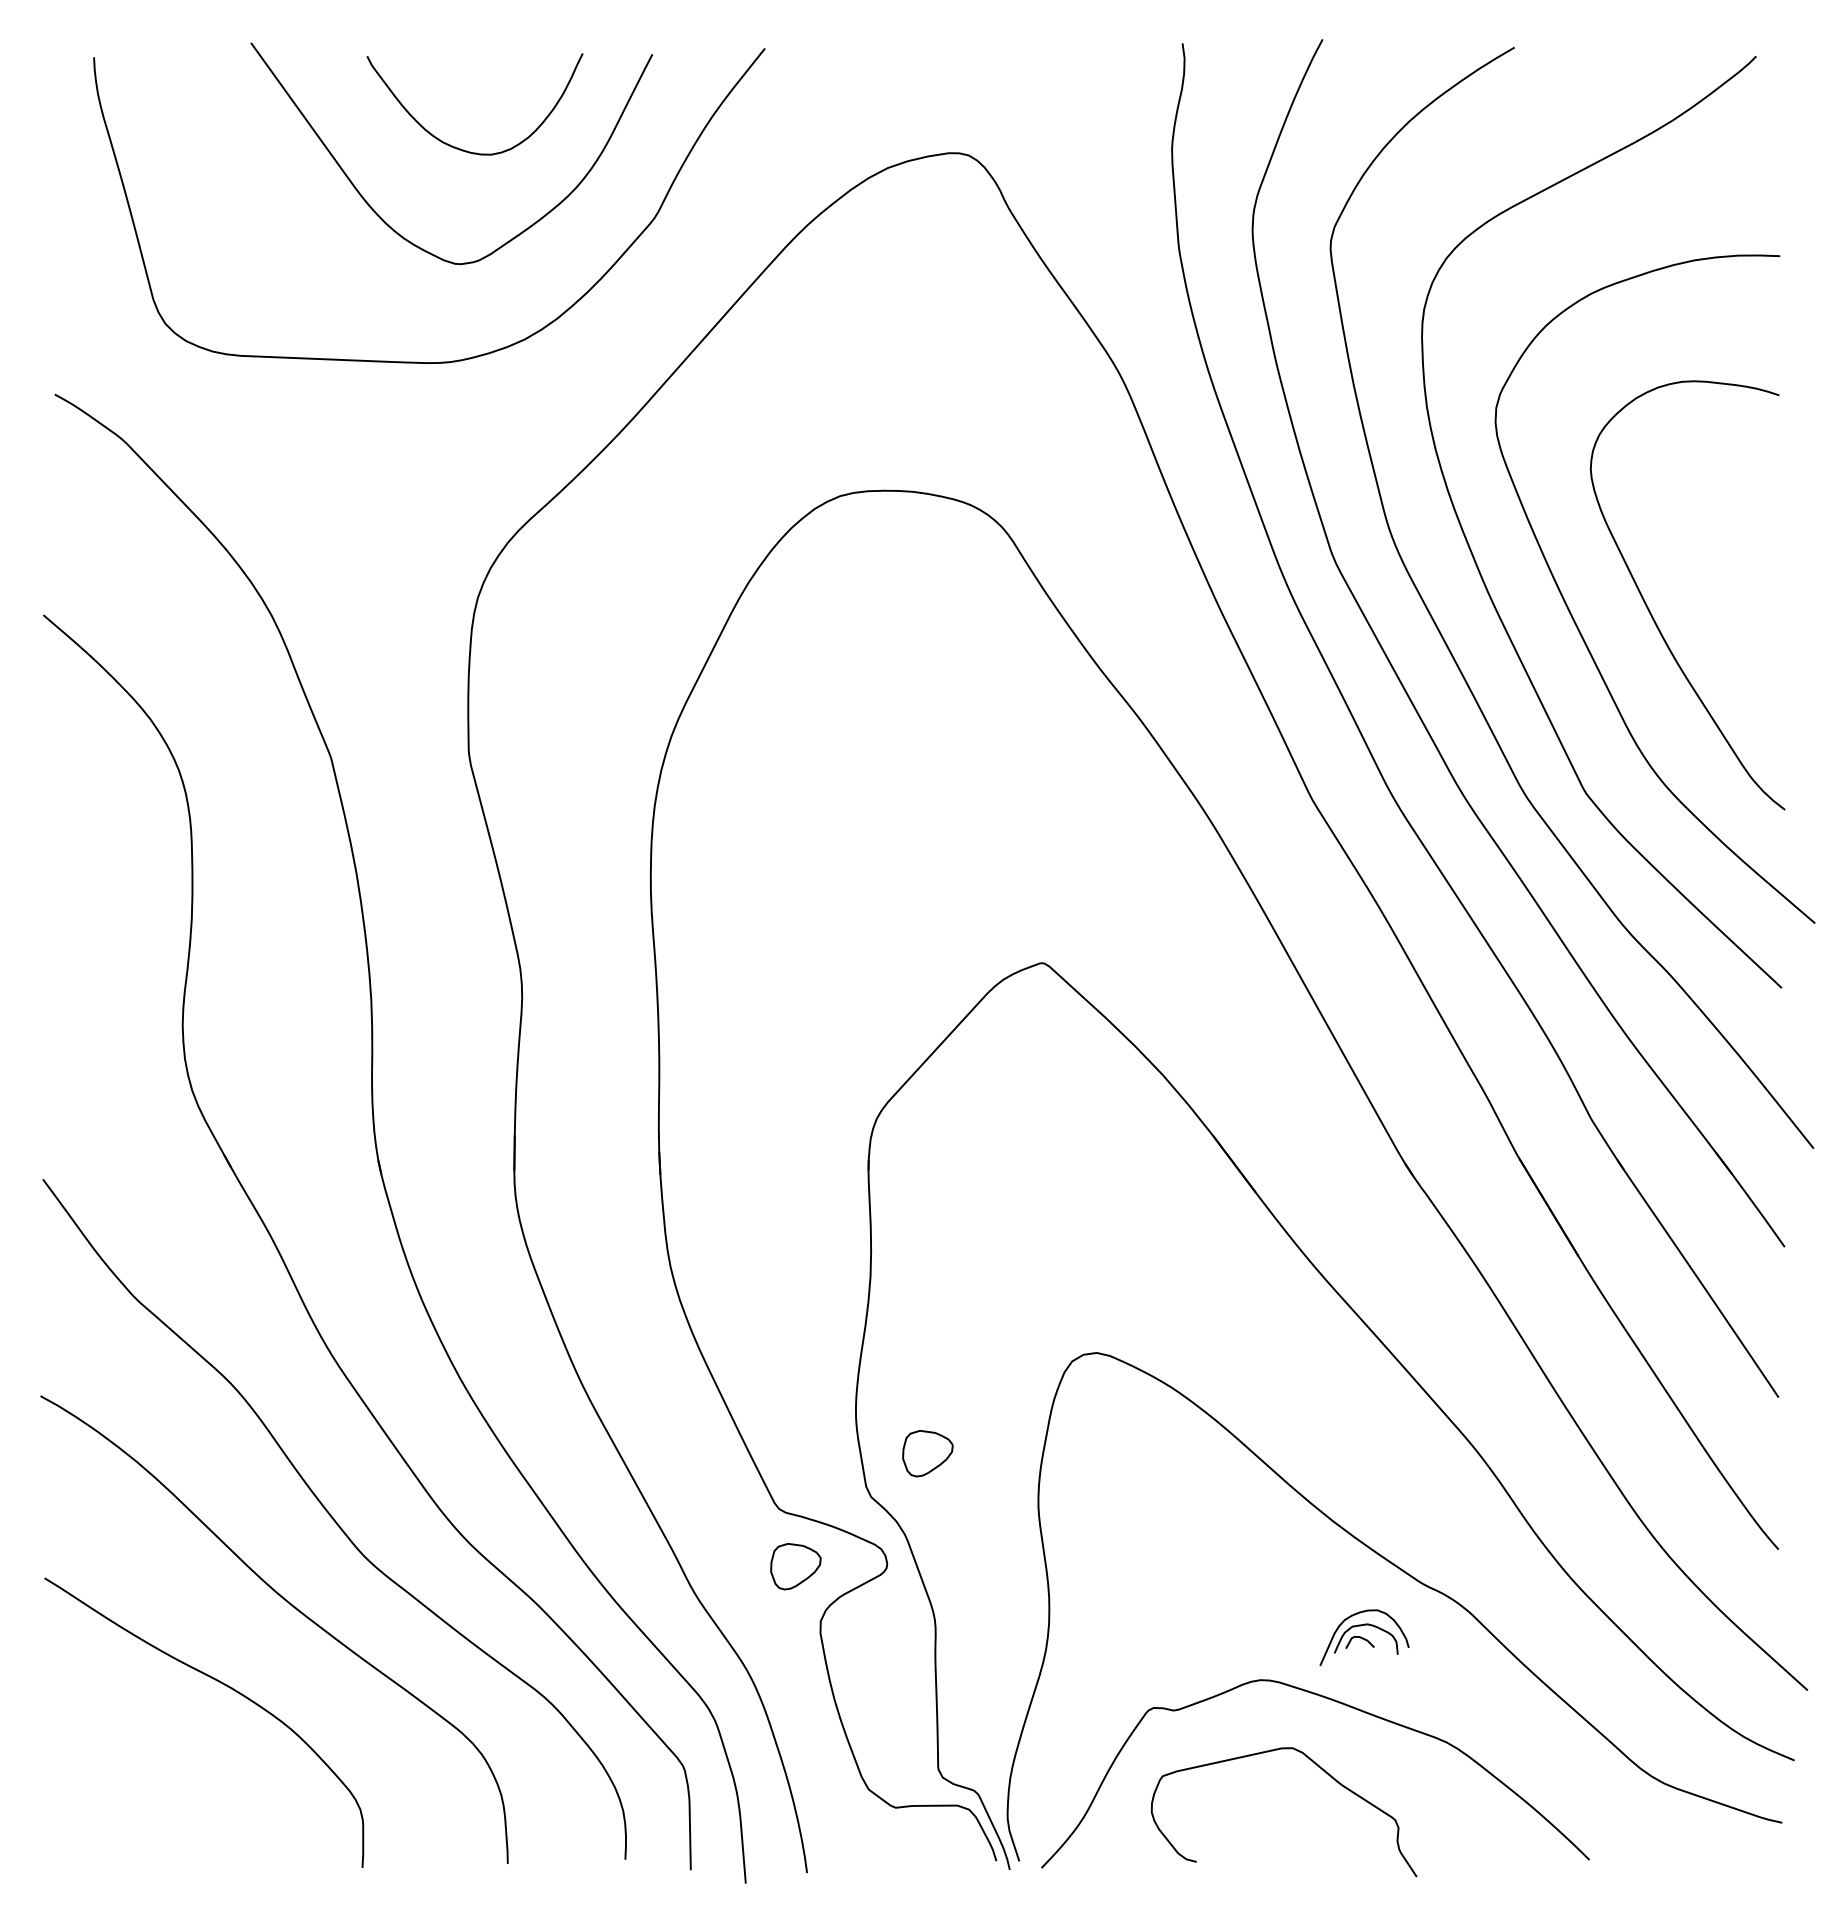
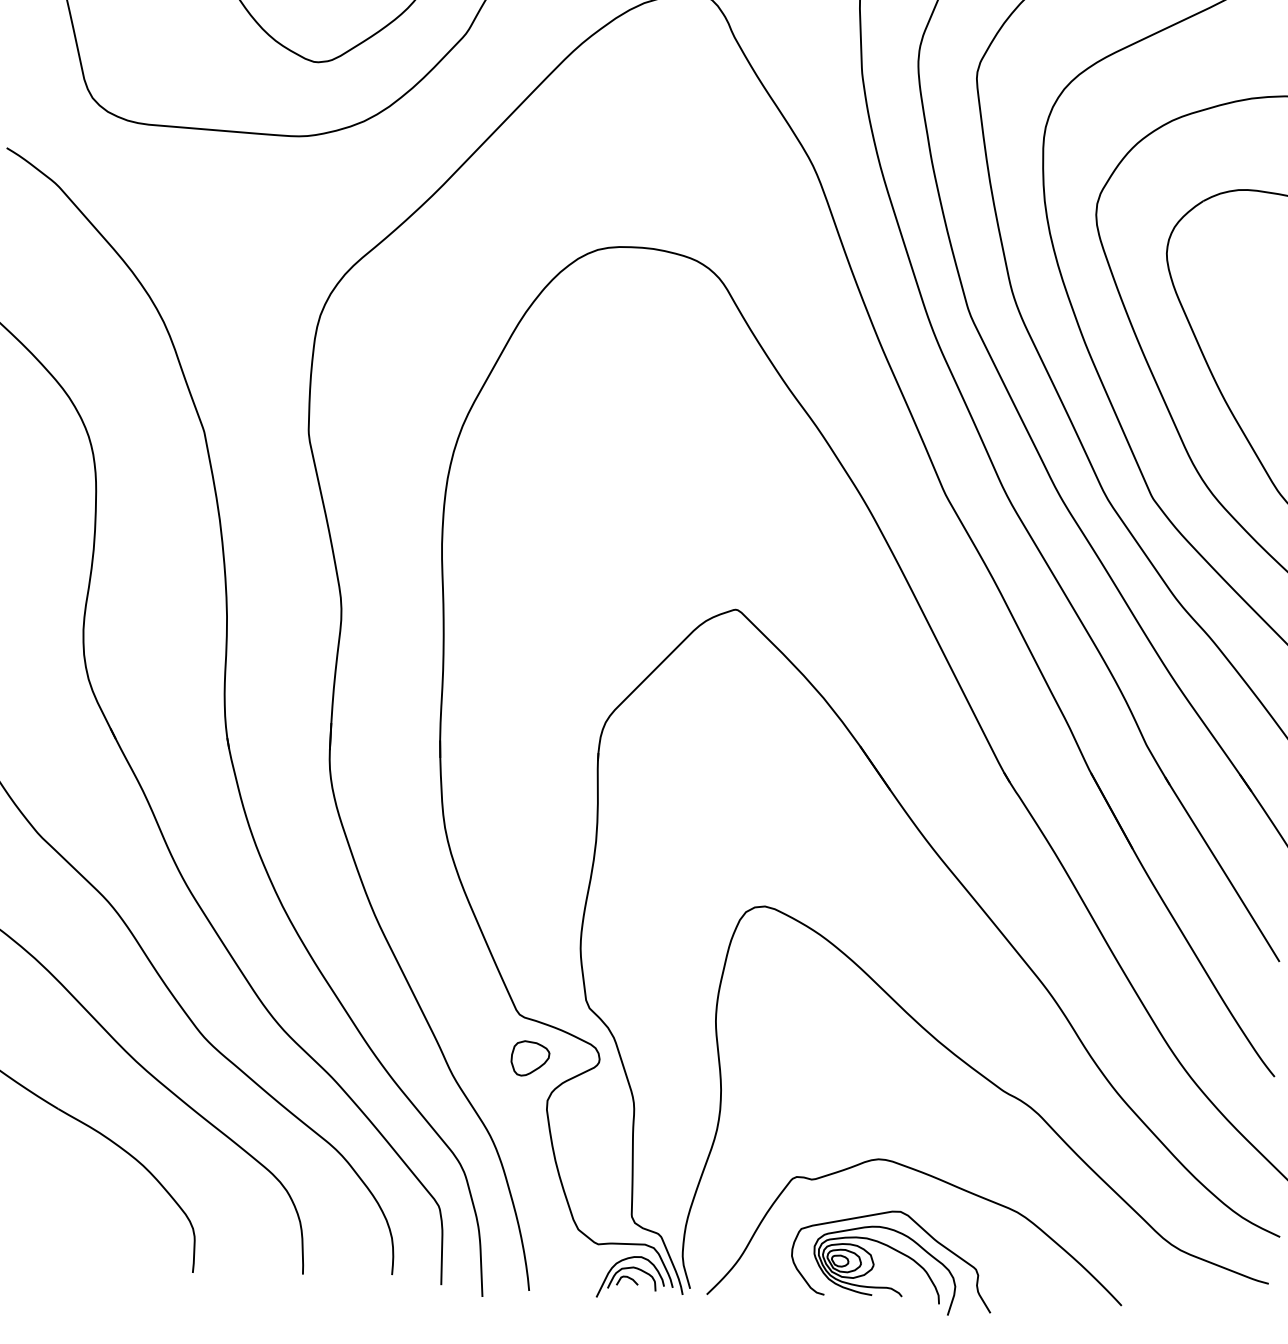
part: (927, 1453) -> (633, 977), removed
part: (1364, 1637) -> (630, 1277), moved
part: (1260, 1822) -> (873, 1267), added

